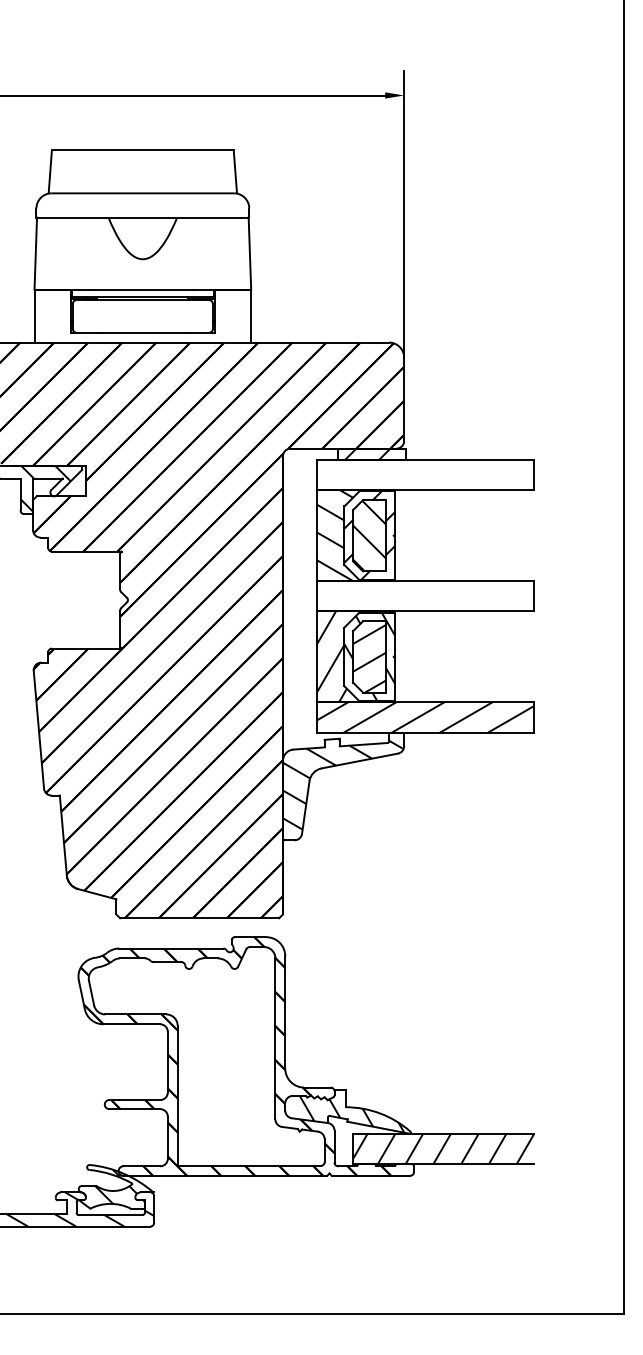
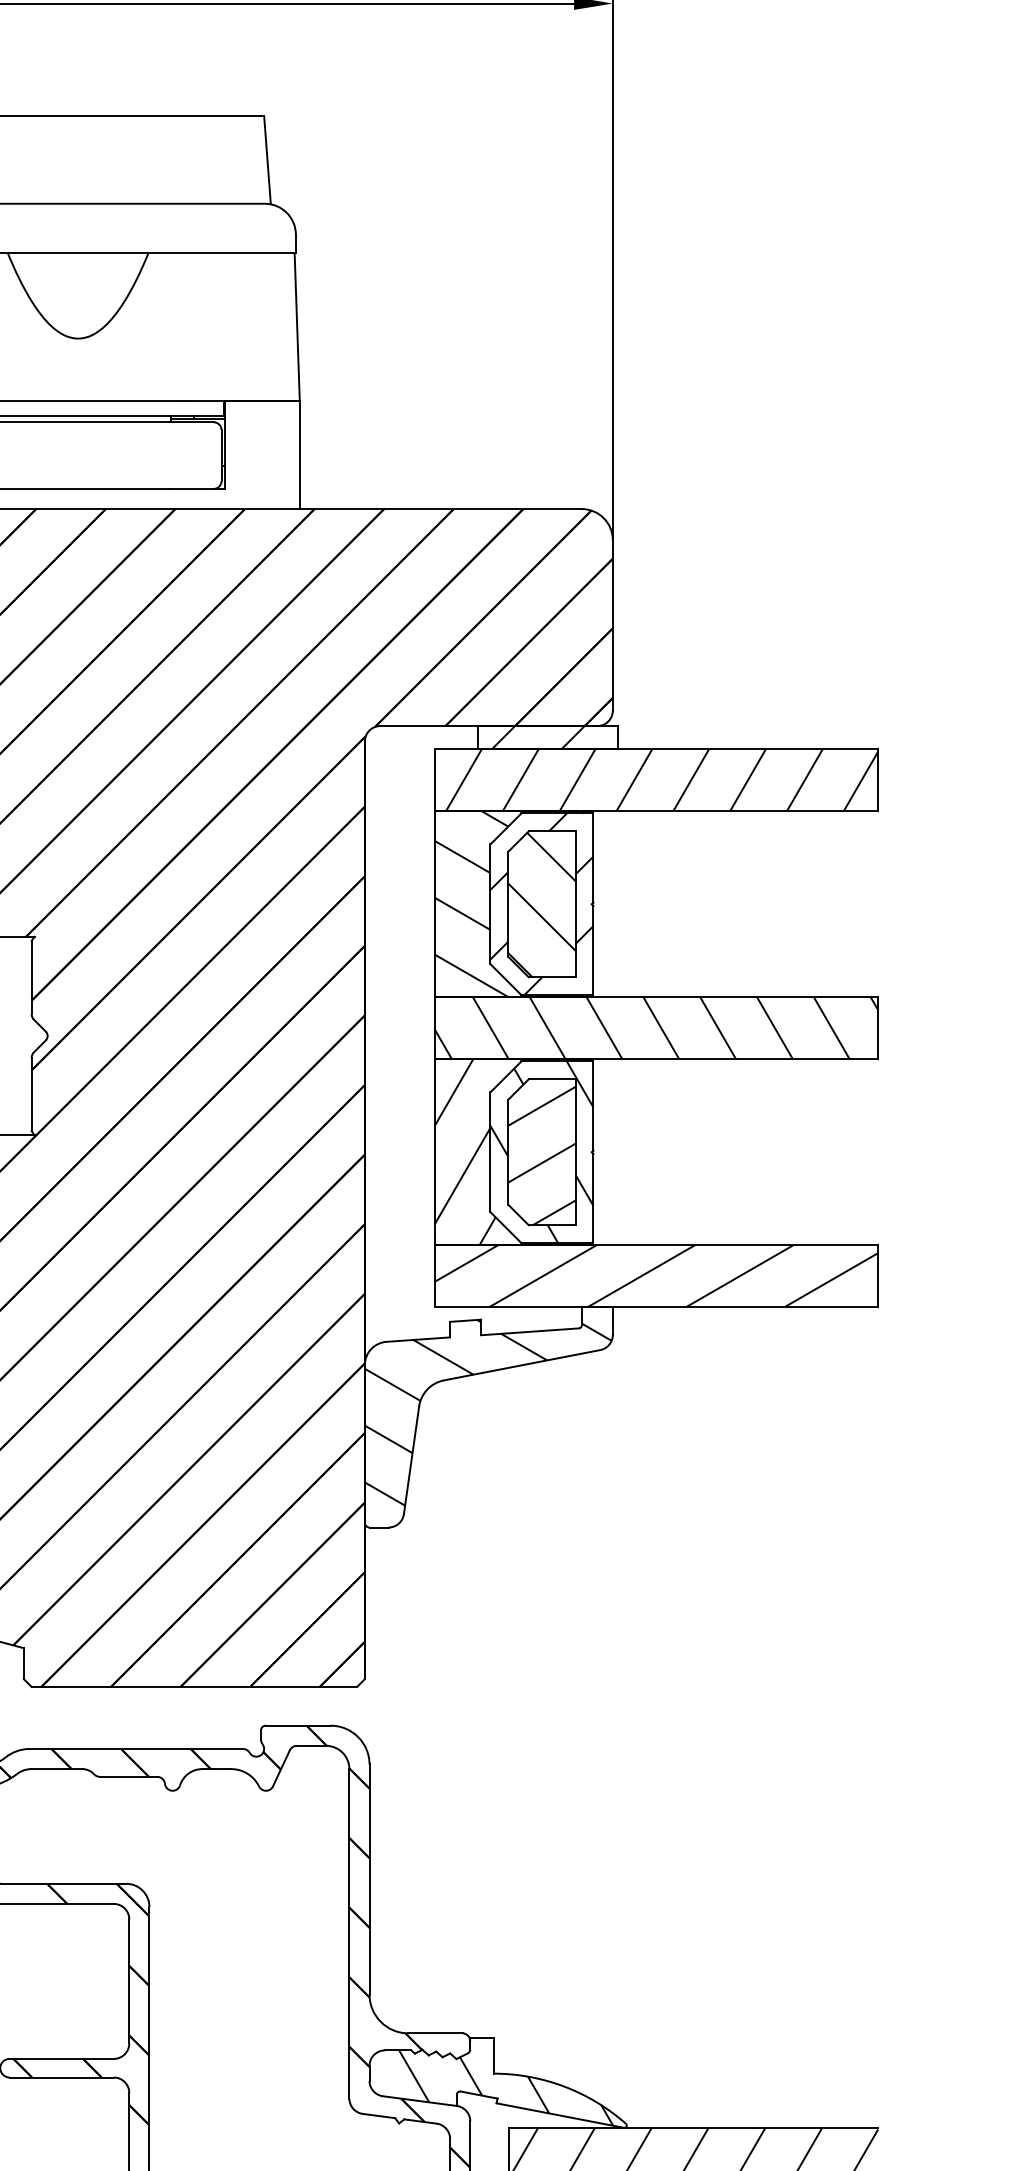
hatch: (427, 474) -> (660, 778), added
hatch: (425, 596) -> (656, 1028), added

